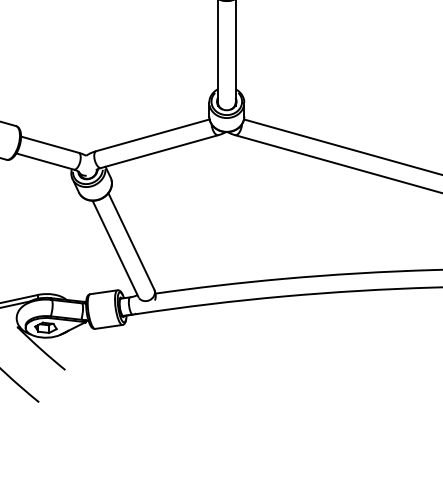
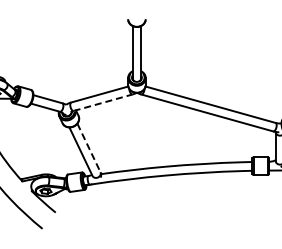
line: (160, 151) -> (103, 102), solid -> dashed
line: (130, 240) -> (88, 147), solid -> dashed

